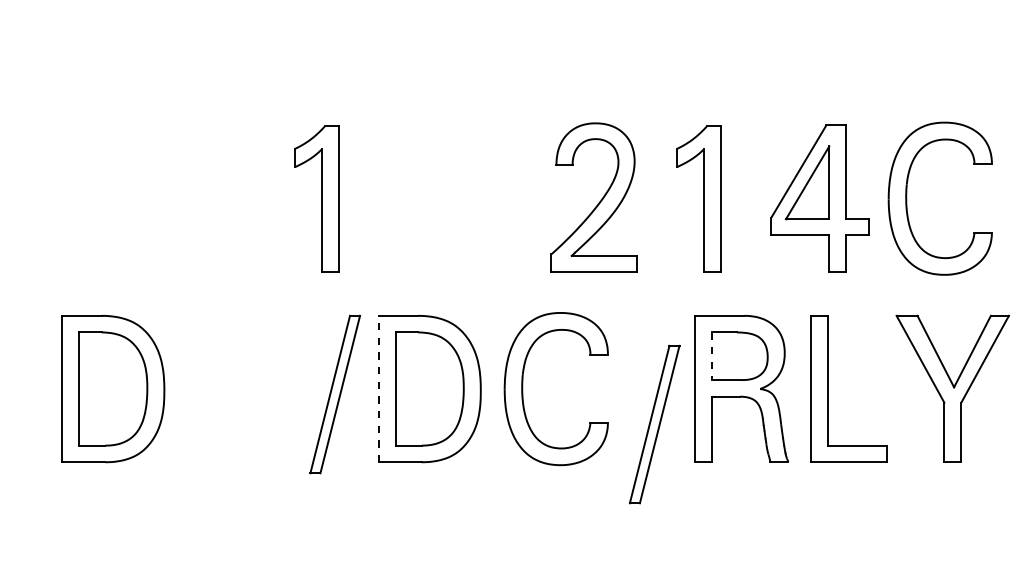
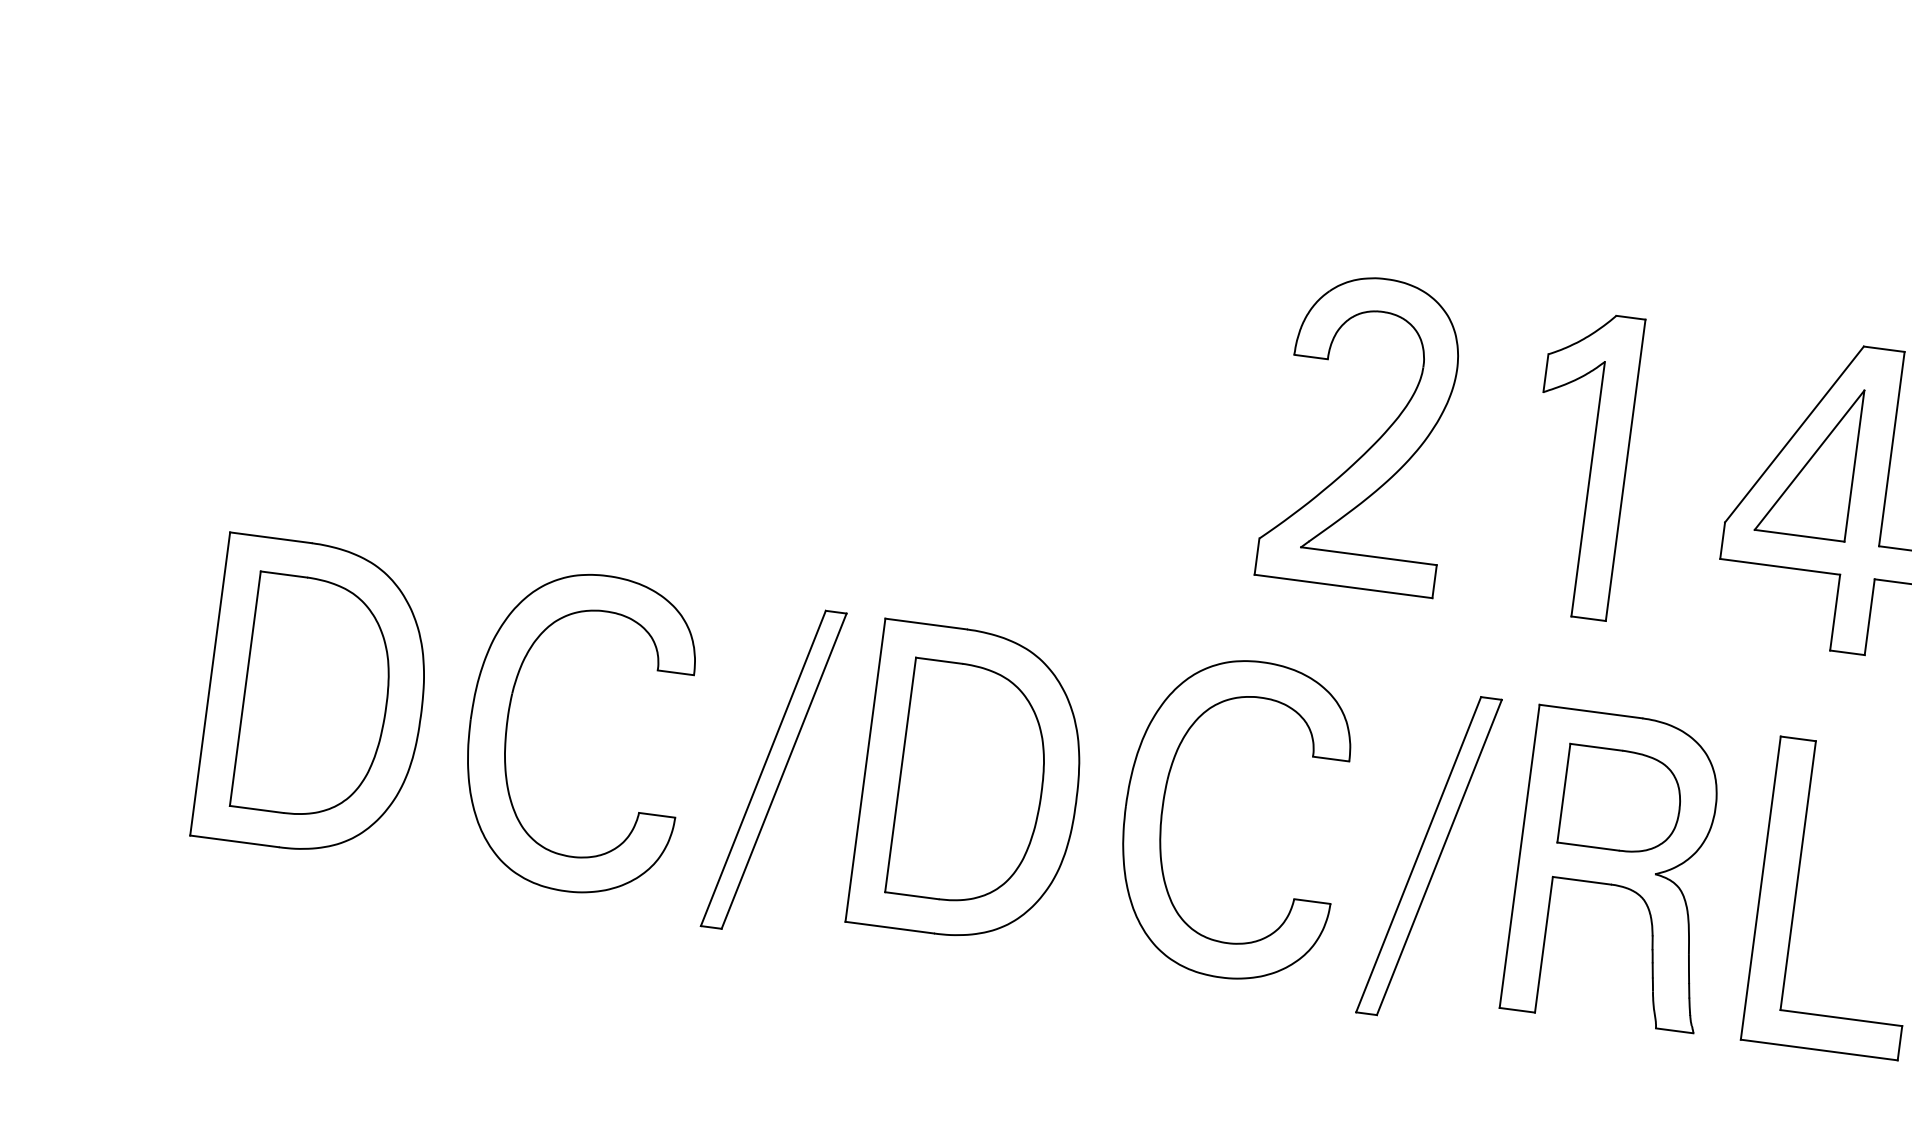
part: (316, 198) -> (788, 358), removed
line: (711, 356) -> (1563, 793), dashed -> solid
line: (378, 388) -> (864, 769), dashed -> solid
part: (206, 389) -> (508, 724), added
part: (654, 424) -> (1428, 855), moved

